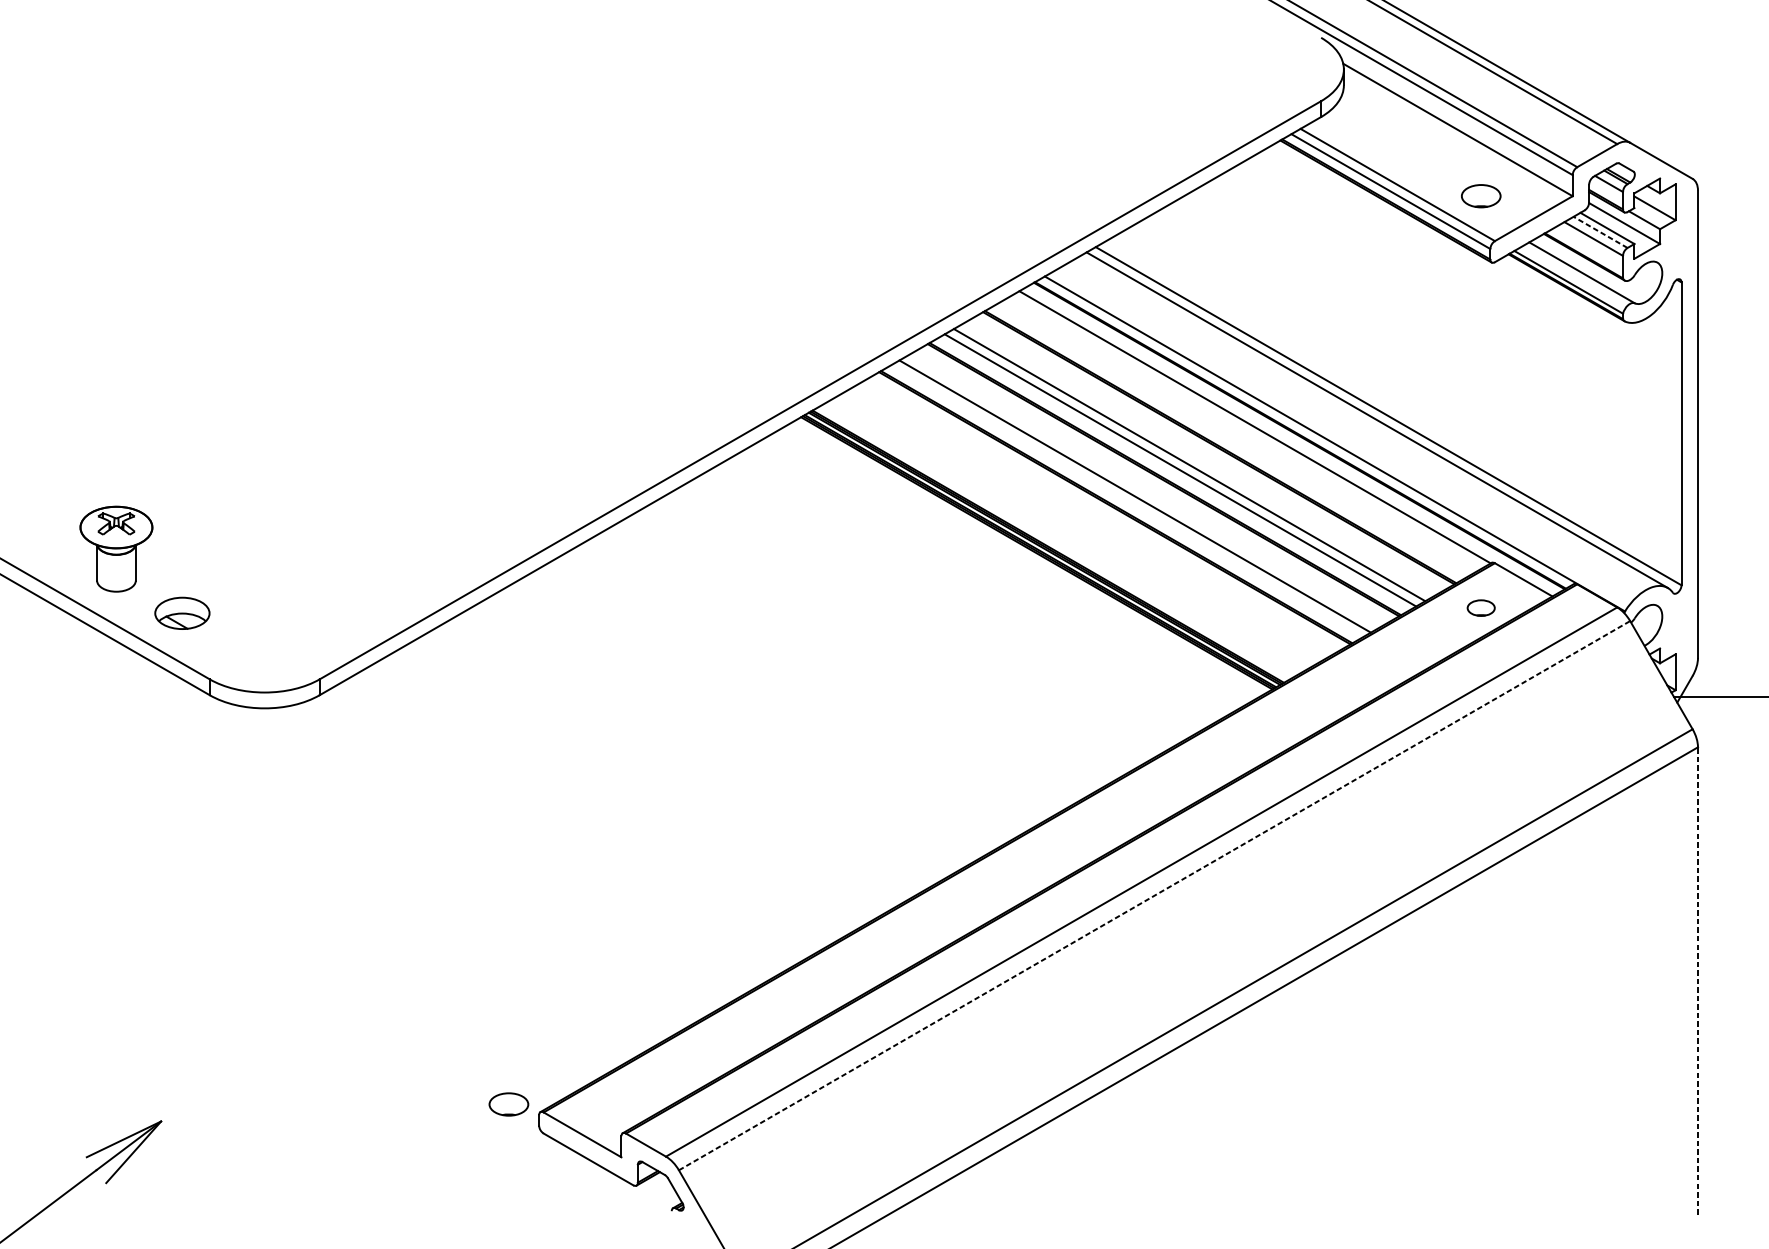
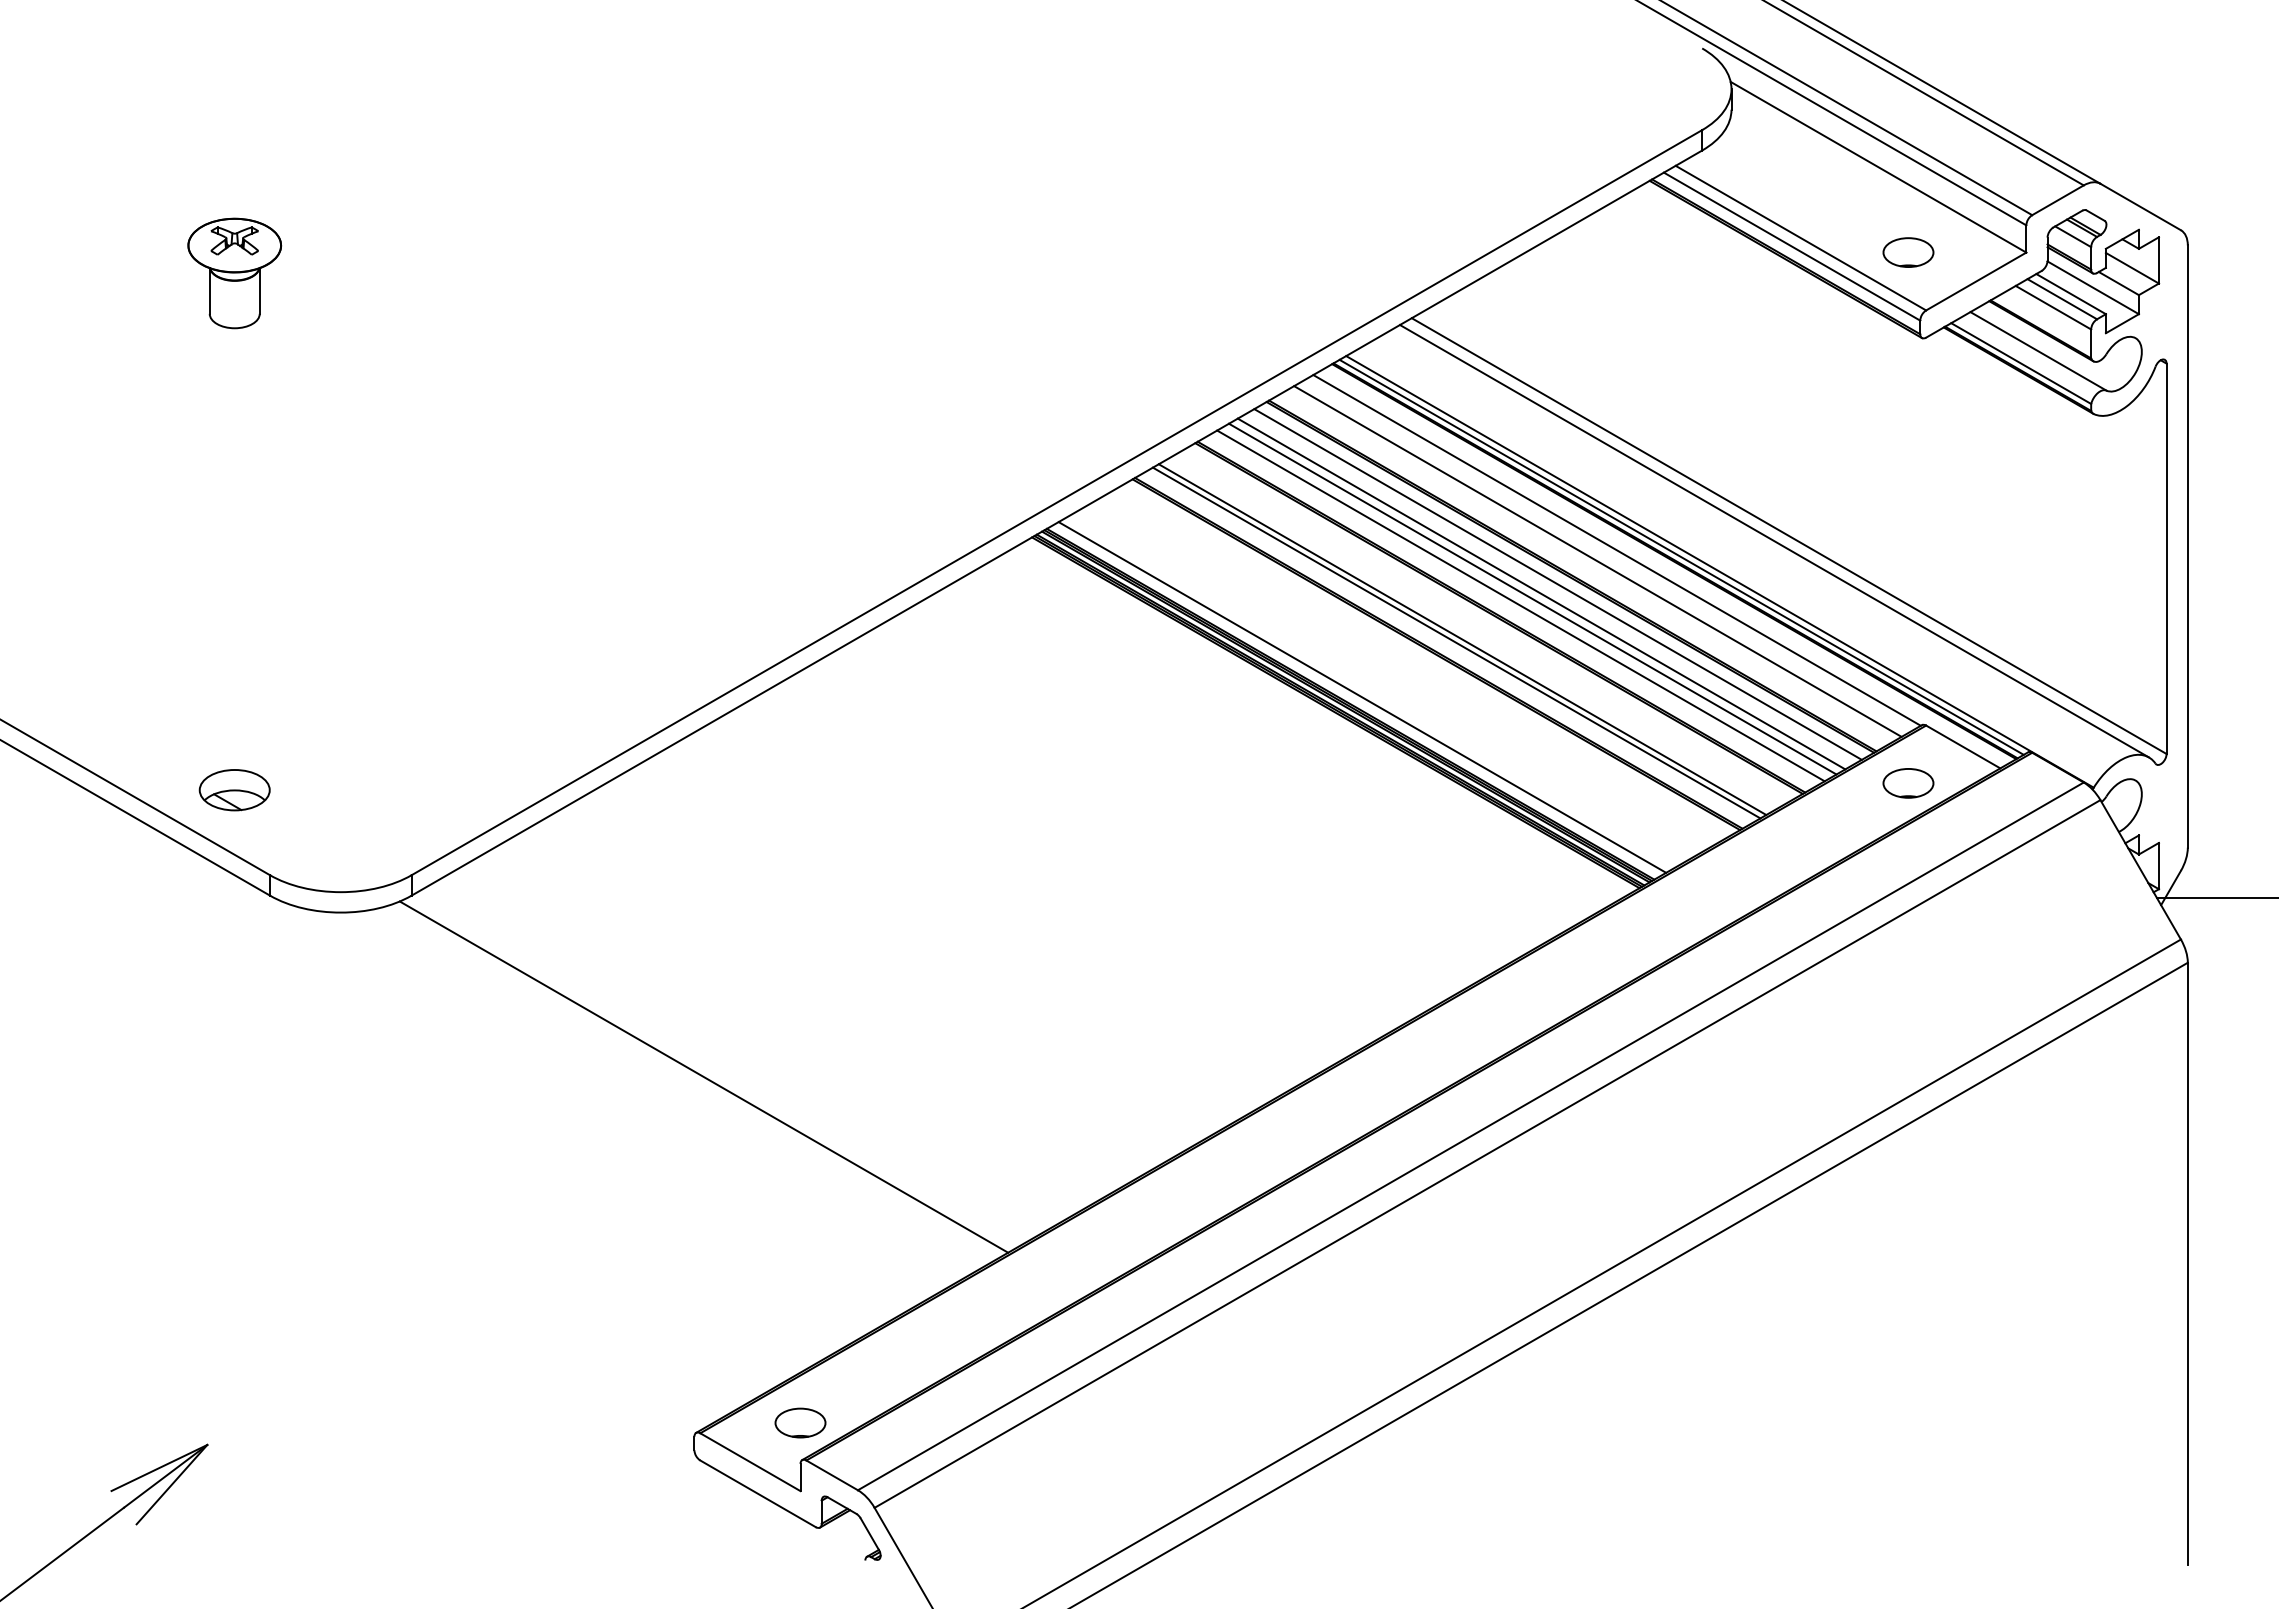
line: (1599, 231) -> (2061, 298), dashed -> solid
line: (1305, 432) -> (1681, 556), added
line: (1239, 435) -> (1597, 561), added
line: (1208, 453) -> (1557, 584), added
line: (1196, 460) -> (1541, 593), added
line: (1130, 498) -> (1456, 642), added
line: (1057, 541) -> (1362, 697), added
part: (116, 549) -> (234, 273), moved
part: (1481, 608) -> (1908, 783), size x1.43
line: (546, 835) -> (703, 1076), added
line: (1154, 895) -> (1487, 1153), dashed -> solid
line: (1697, 980) -> (2187, 1263), dashed -> solid
part: (508, 1104) -> (800, 1422), moved

